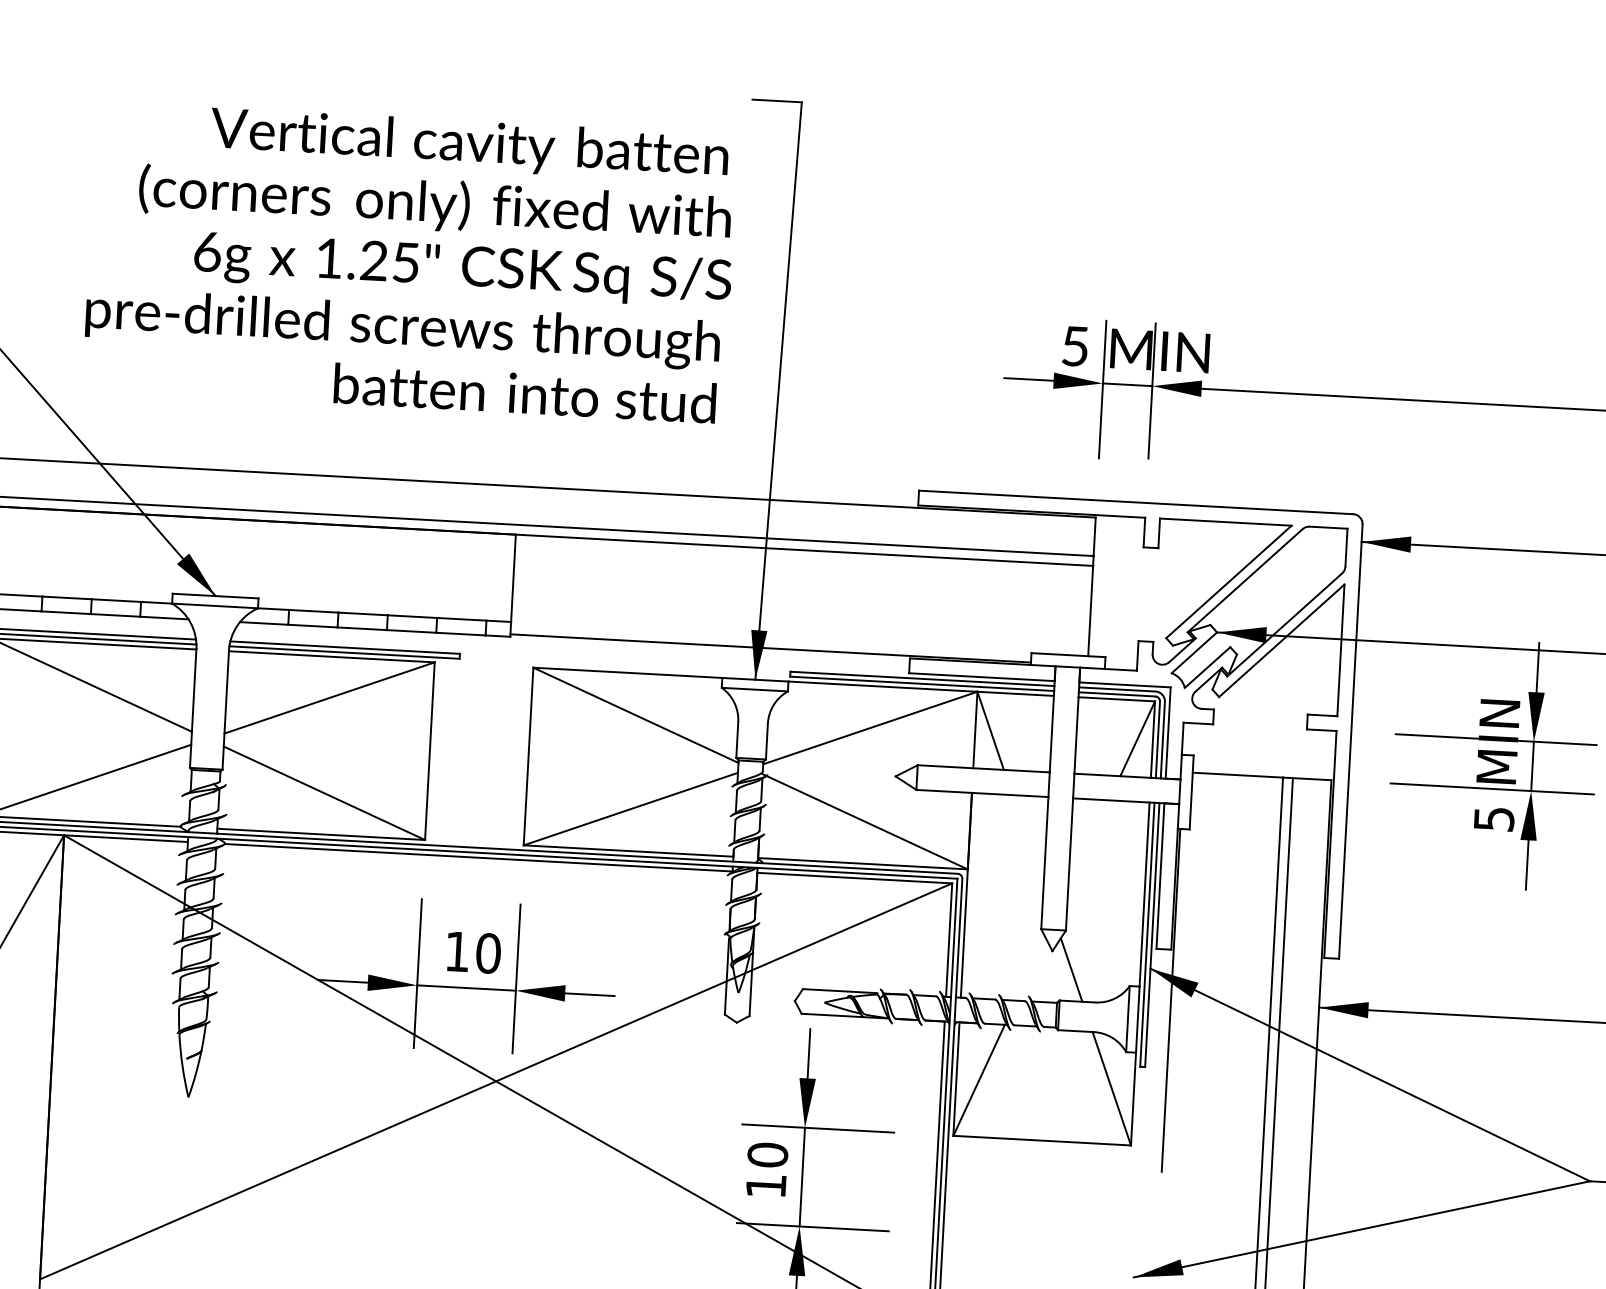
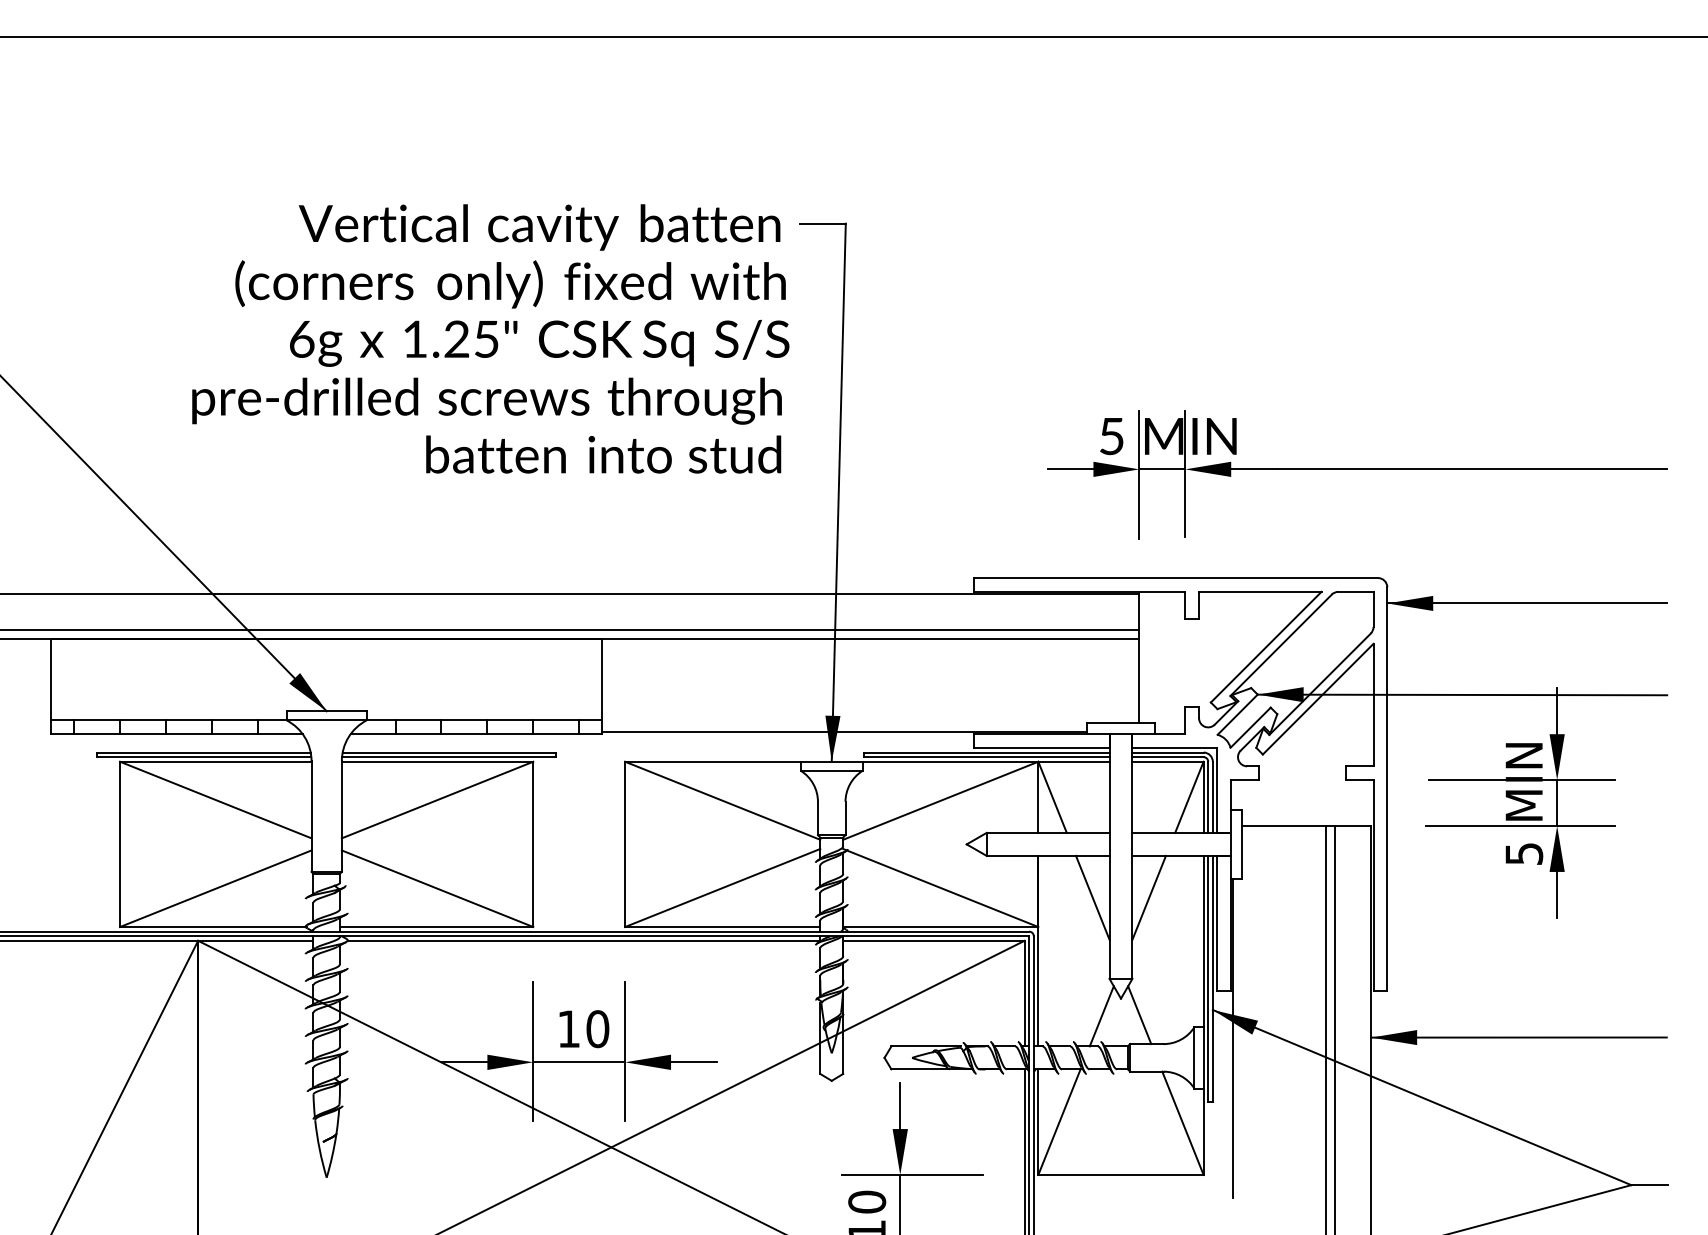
text: (410, 262) -> (490, 338), moved
line: (1027, 840) -> (1092, 897), added
line: (1087, 844) -> (1148, 897), added
line: (1030, 969) -> (1101, 1016), added

